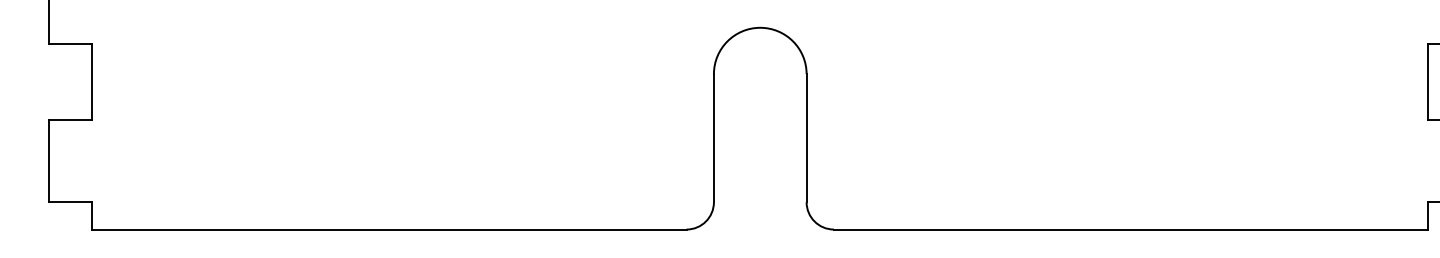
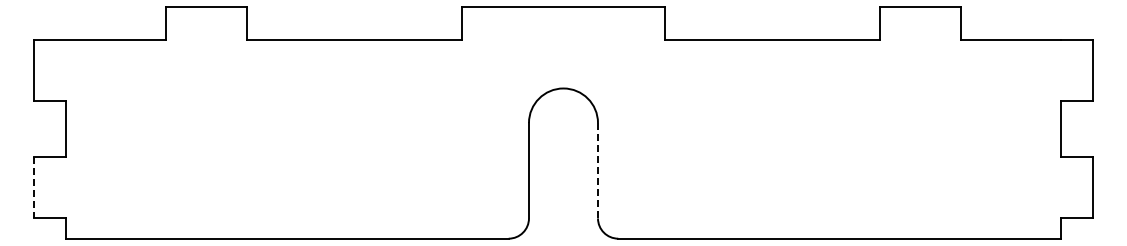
line: (807, 137) -> (598, 170), solid -> dashed
line: (48, 162) -> (33, 188), solid -> dashed

